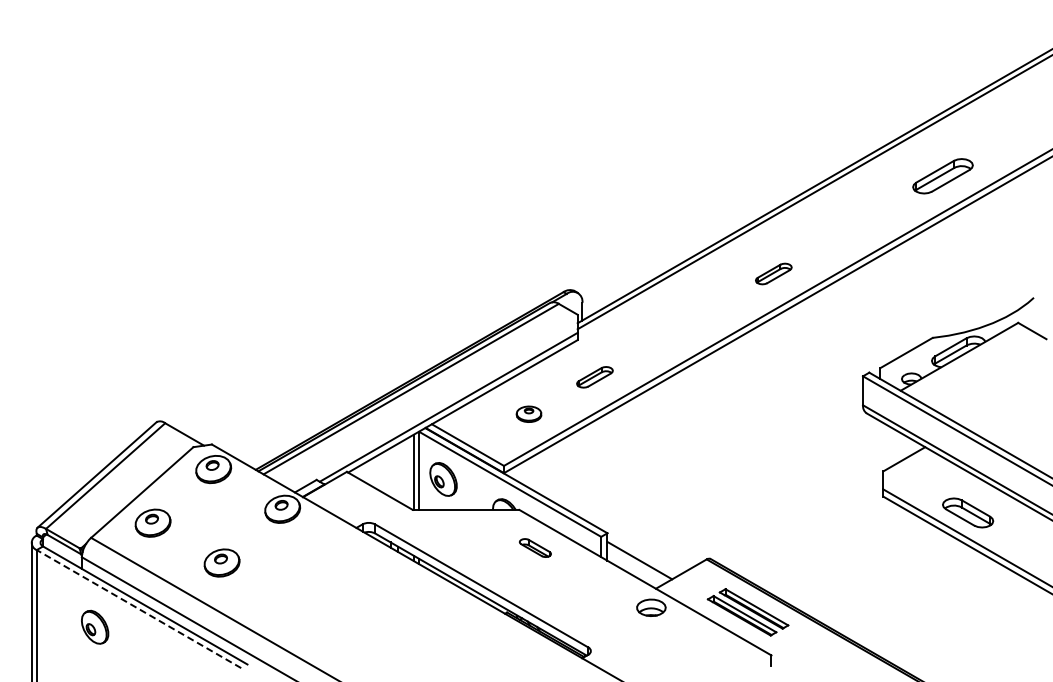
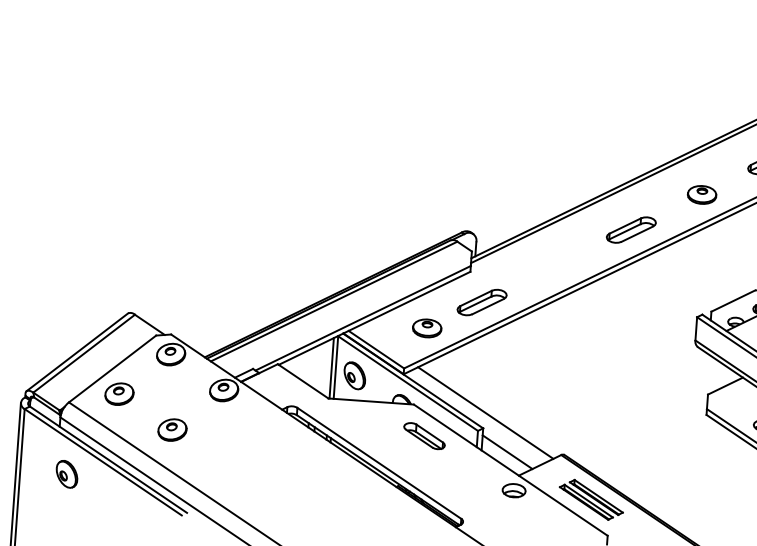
part: (857, 224) -> (701, 195), added
part: (773, 273) -> (631, 229), size x1.67
part: (594, 377) -> (481, 302), size x1.67
part: (528, 414) -> (426, 328), size x1.43
line: (609, 513) -> (485, 412), added
part: (535, 547) -> (424, 435), size x1.67
line: (138, 608) -> (102, 461), dashed -> solid

